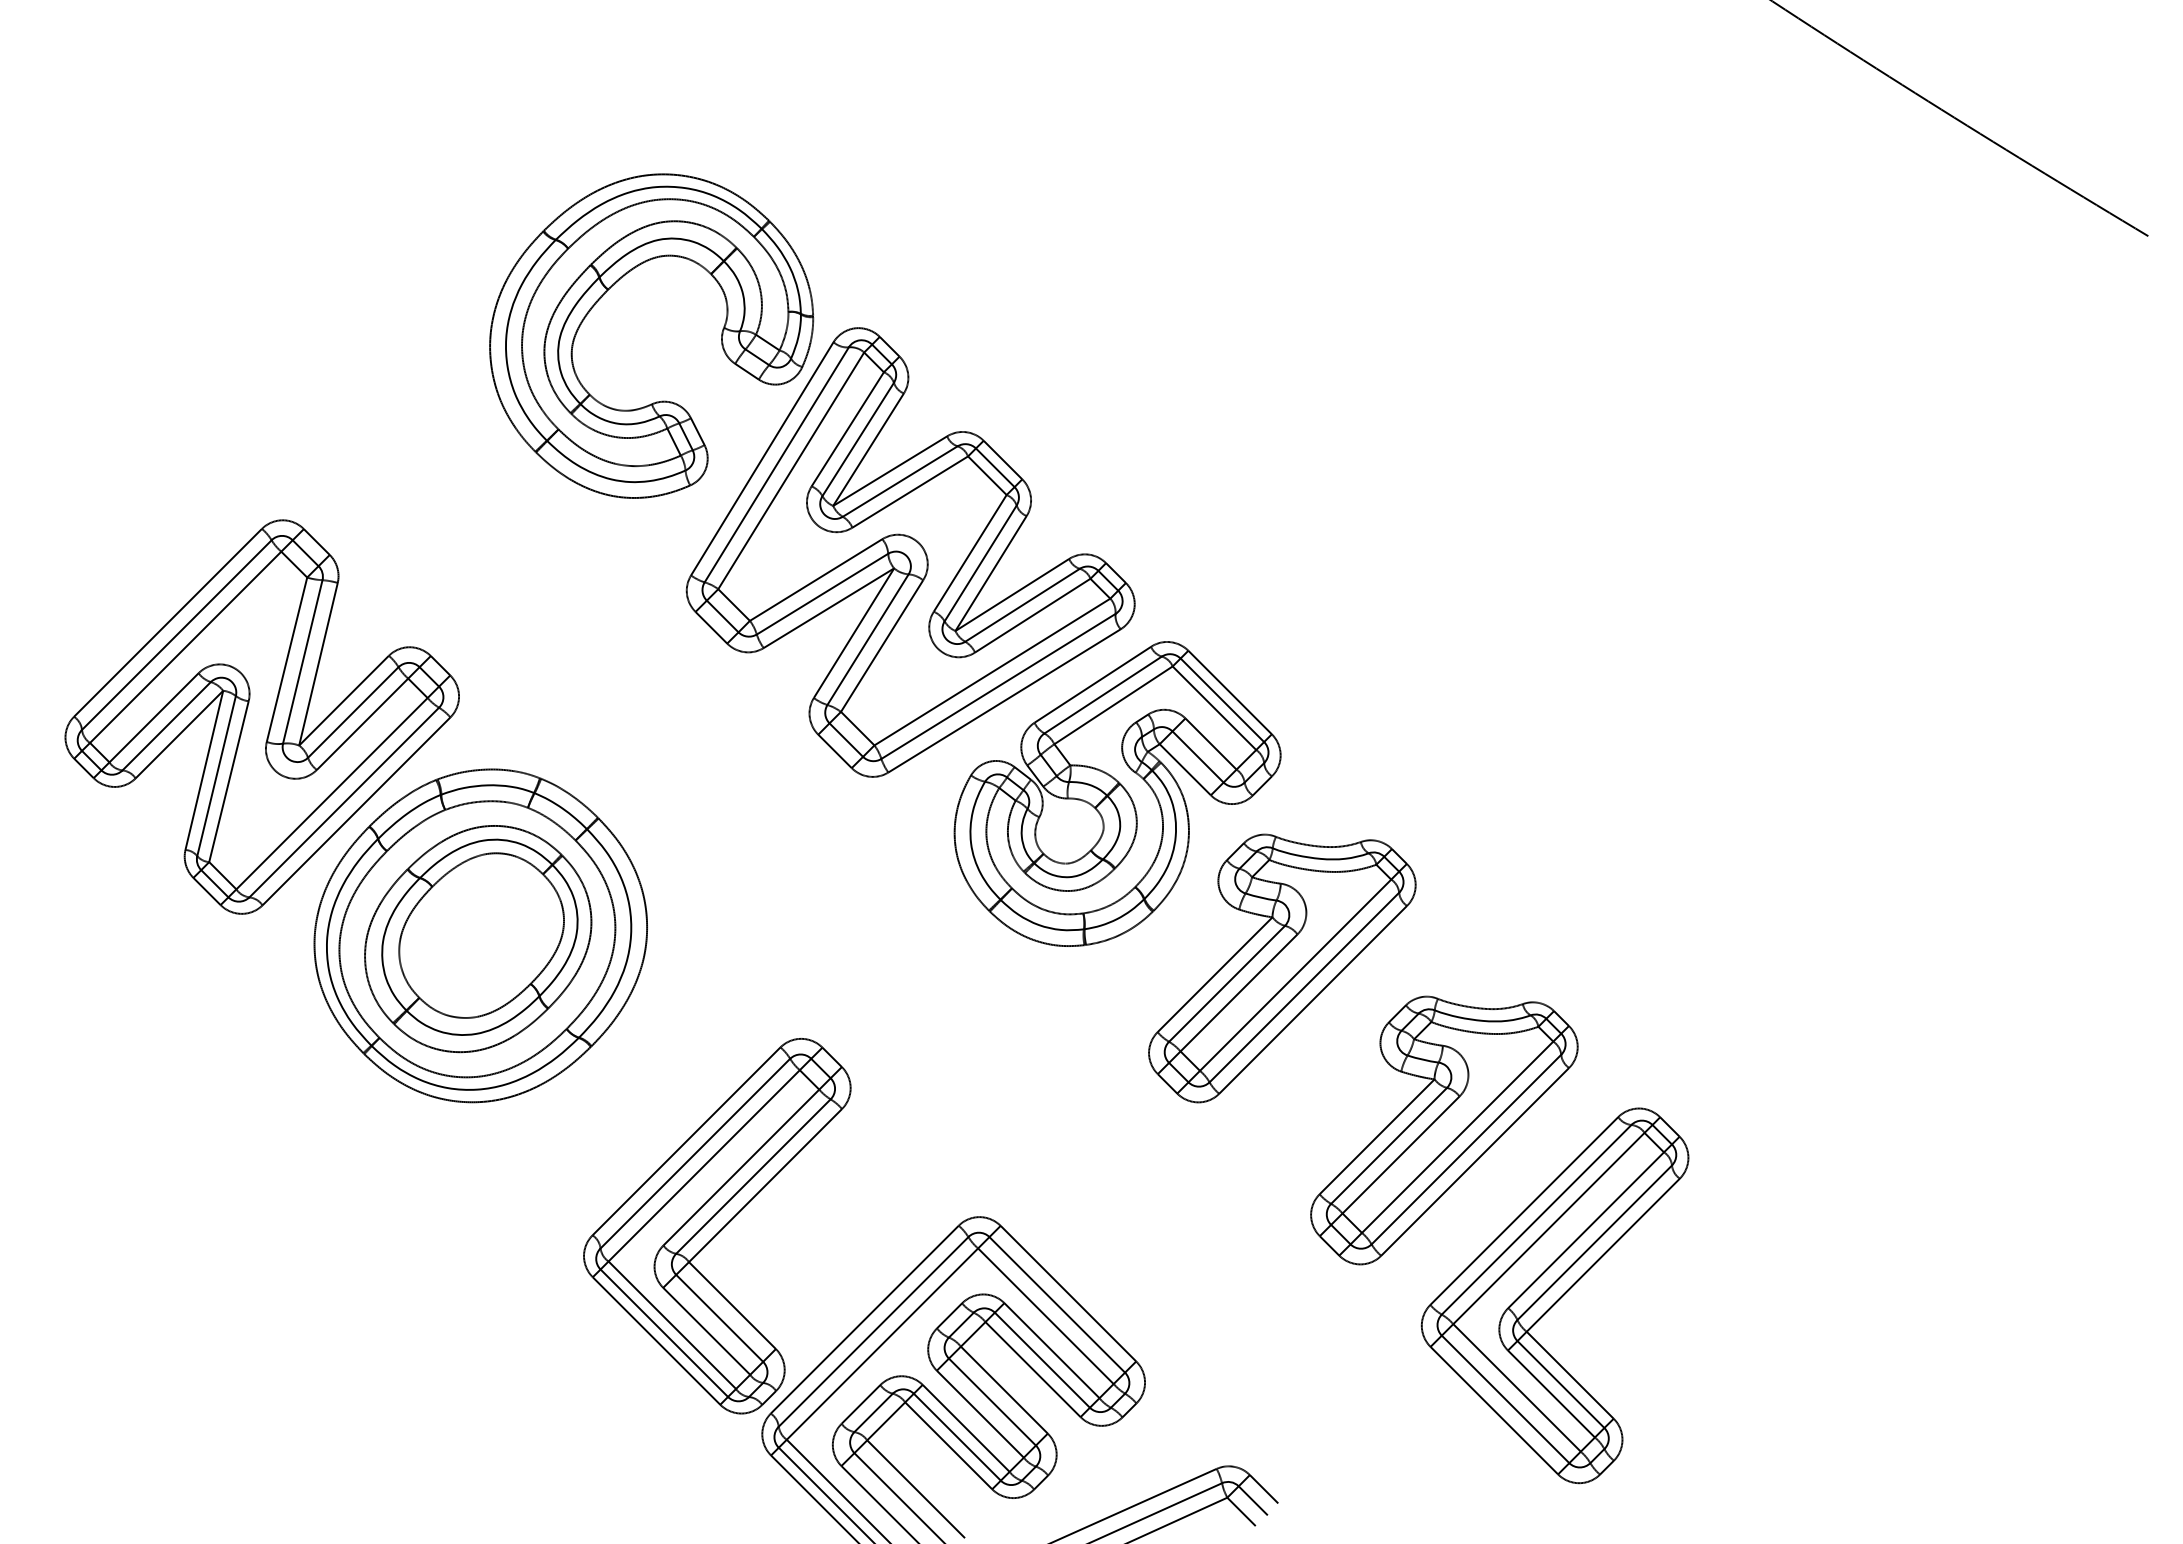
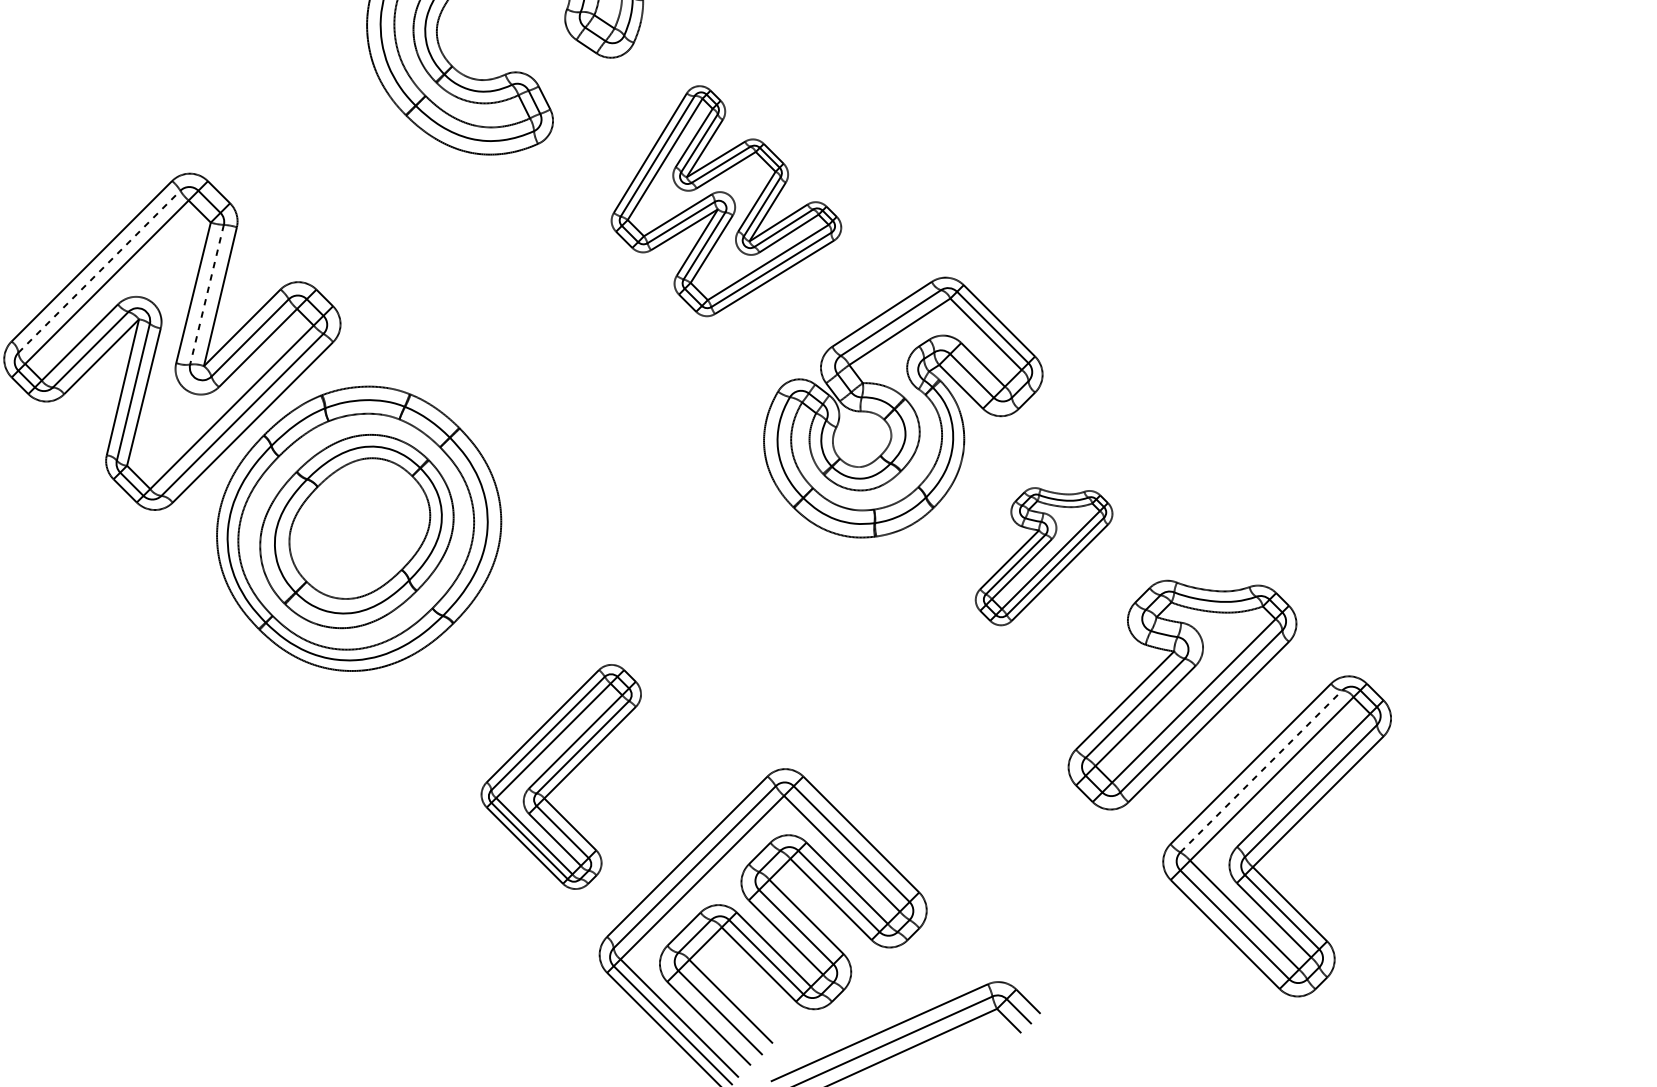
part: (910, 552) -> (726, 201), size x0.6
line: (177, 634) -> (99, 271), solid -> dashed
line: (302, 662) -> (206, 295), solid -> dashed
part: (1282, 968) -> (1044, 556), size x0.6
line: (1537, 1219) -> (1262, 771), solid -> dashed
part: (717, 1226) -> (561, 777), size x0.7

